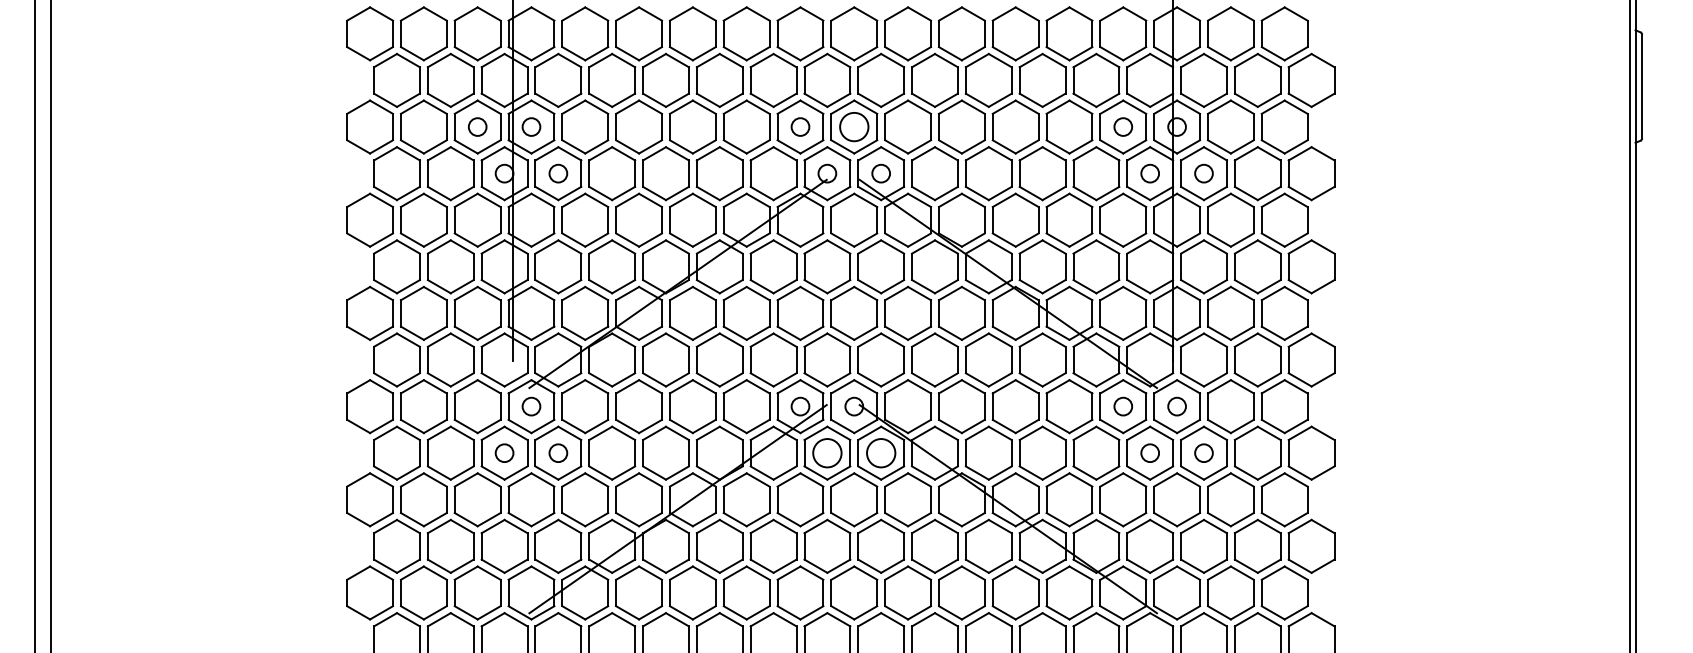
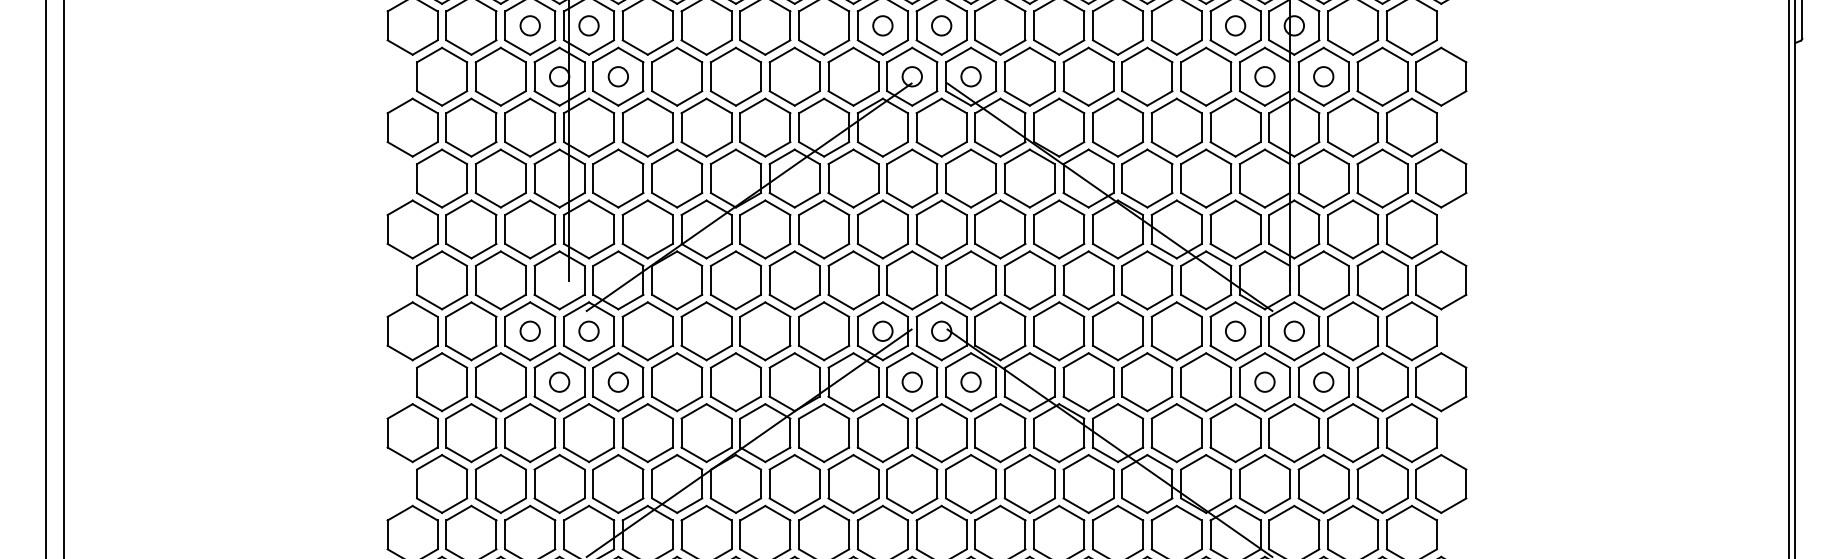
circle: (854, 126) -> (941, 25), size x0.62
circle: (477, 406) -> (530, 331), added
circle: (827, 453) -> (912, 382), size x0.62
circle: (881, 453) -> (971, 382), size x0.62

